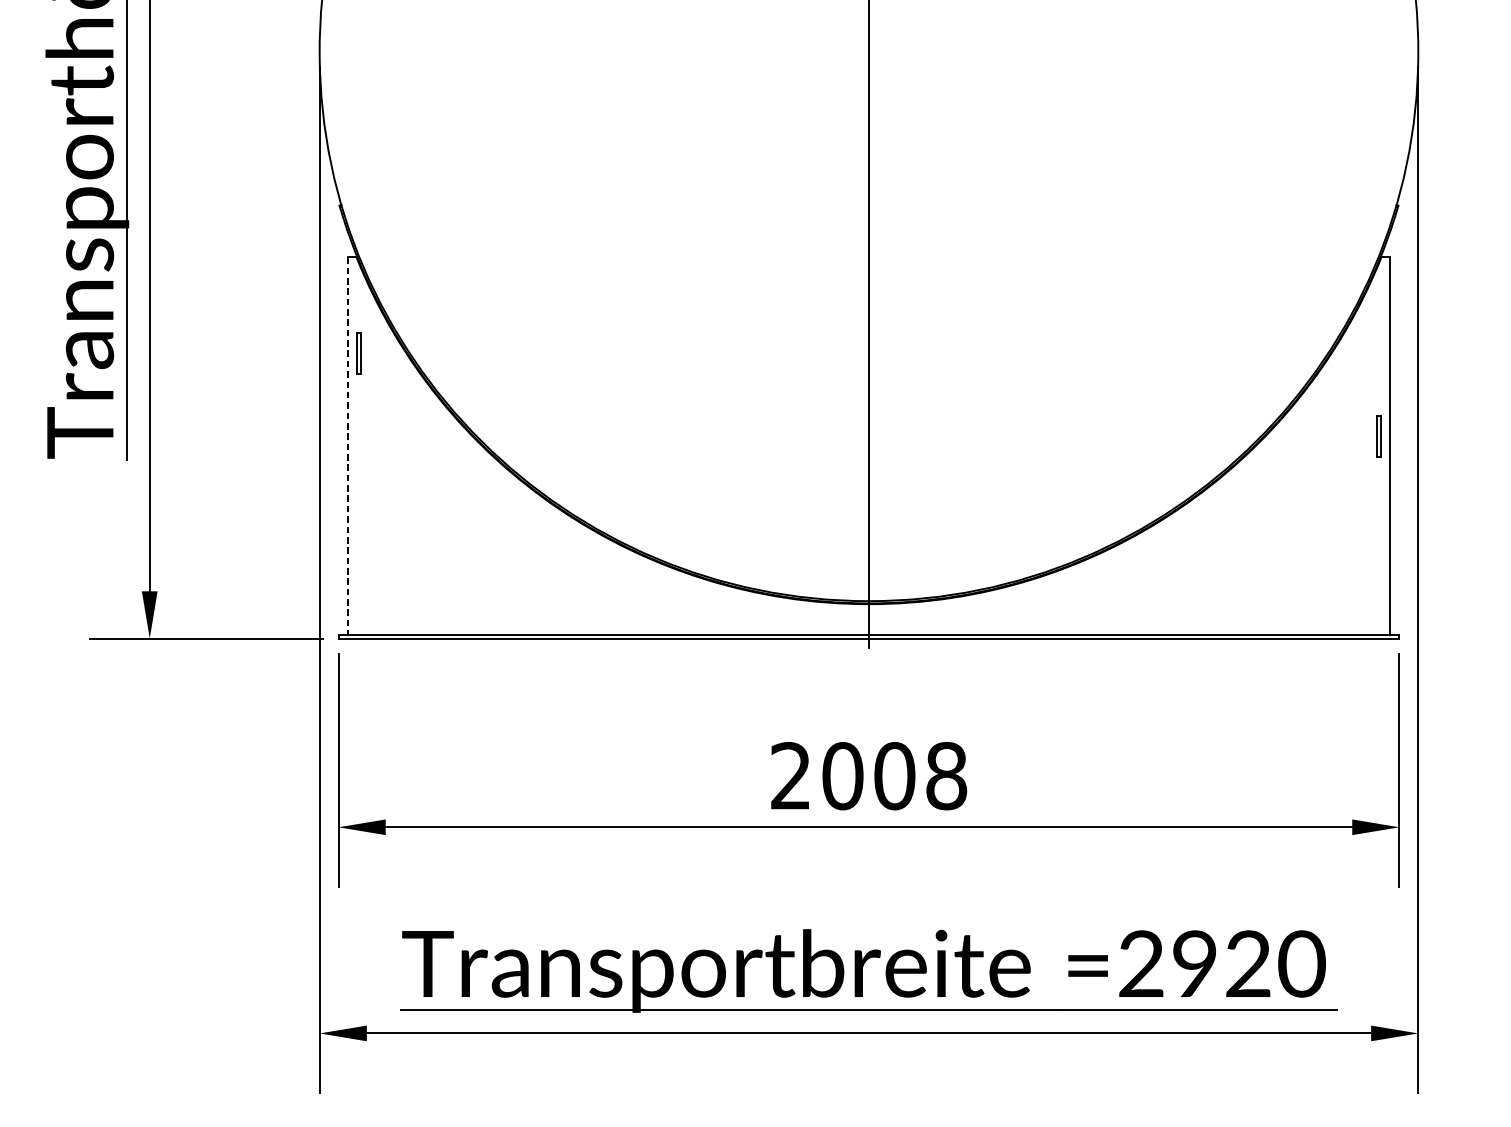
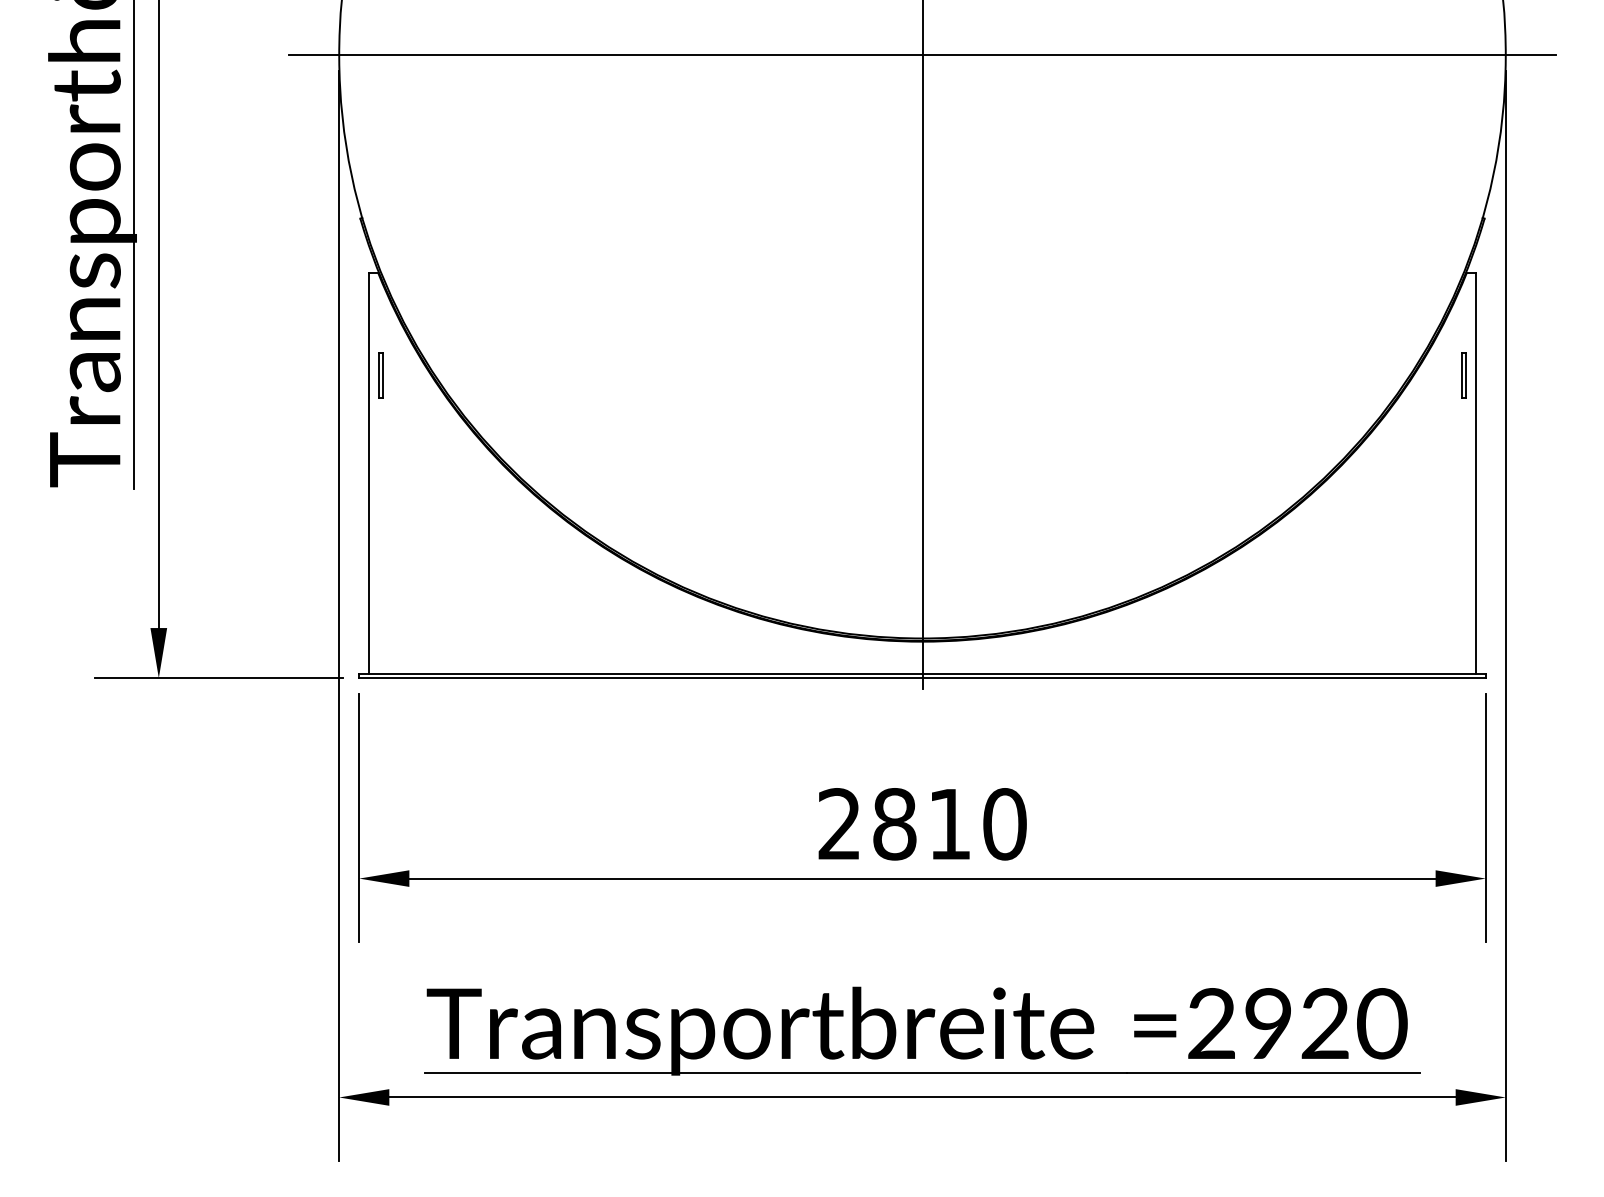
line: (868, 52) -> (922, 55), added
part: (1378, 436) -> (1463, 375), moved
line: (348, 446) -> (369, 474), dashed -> solid
text: (894, 776) -> (949, 824), 2008 -> 2810

